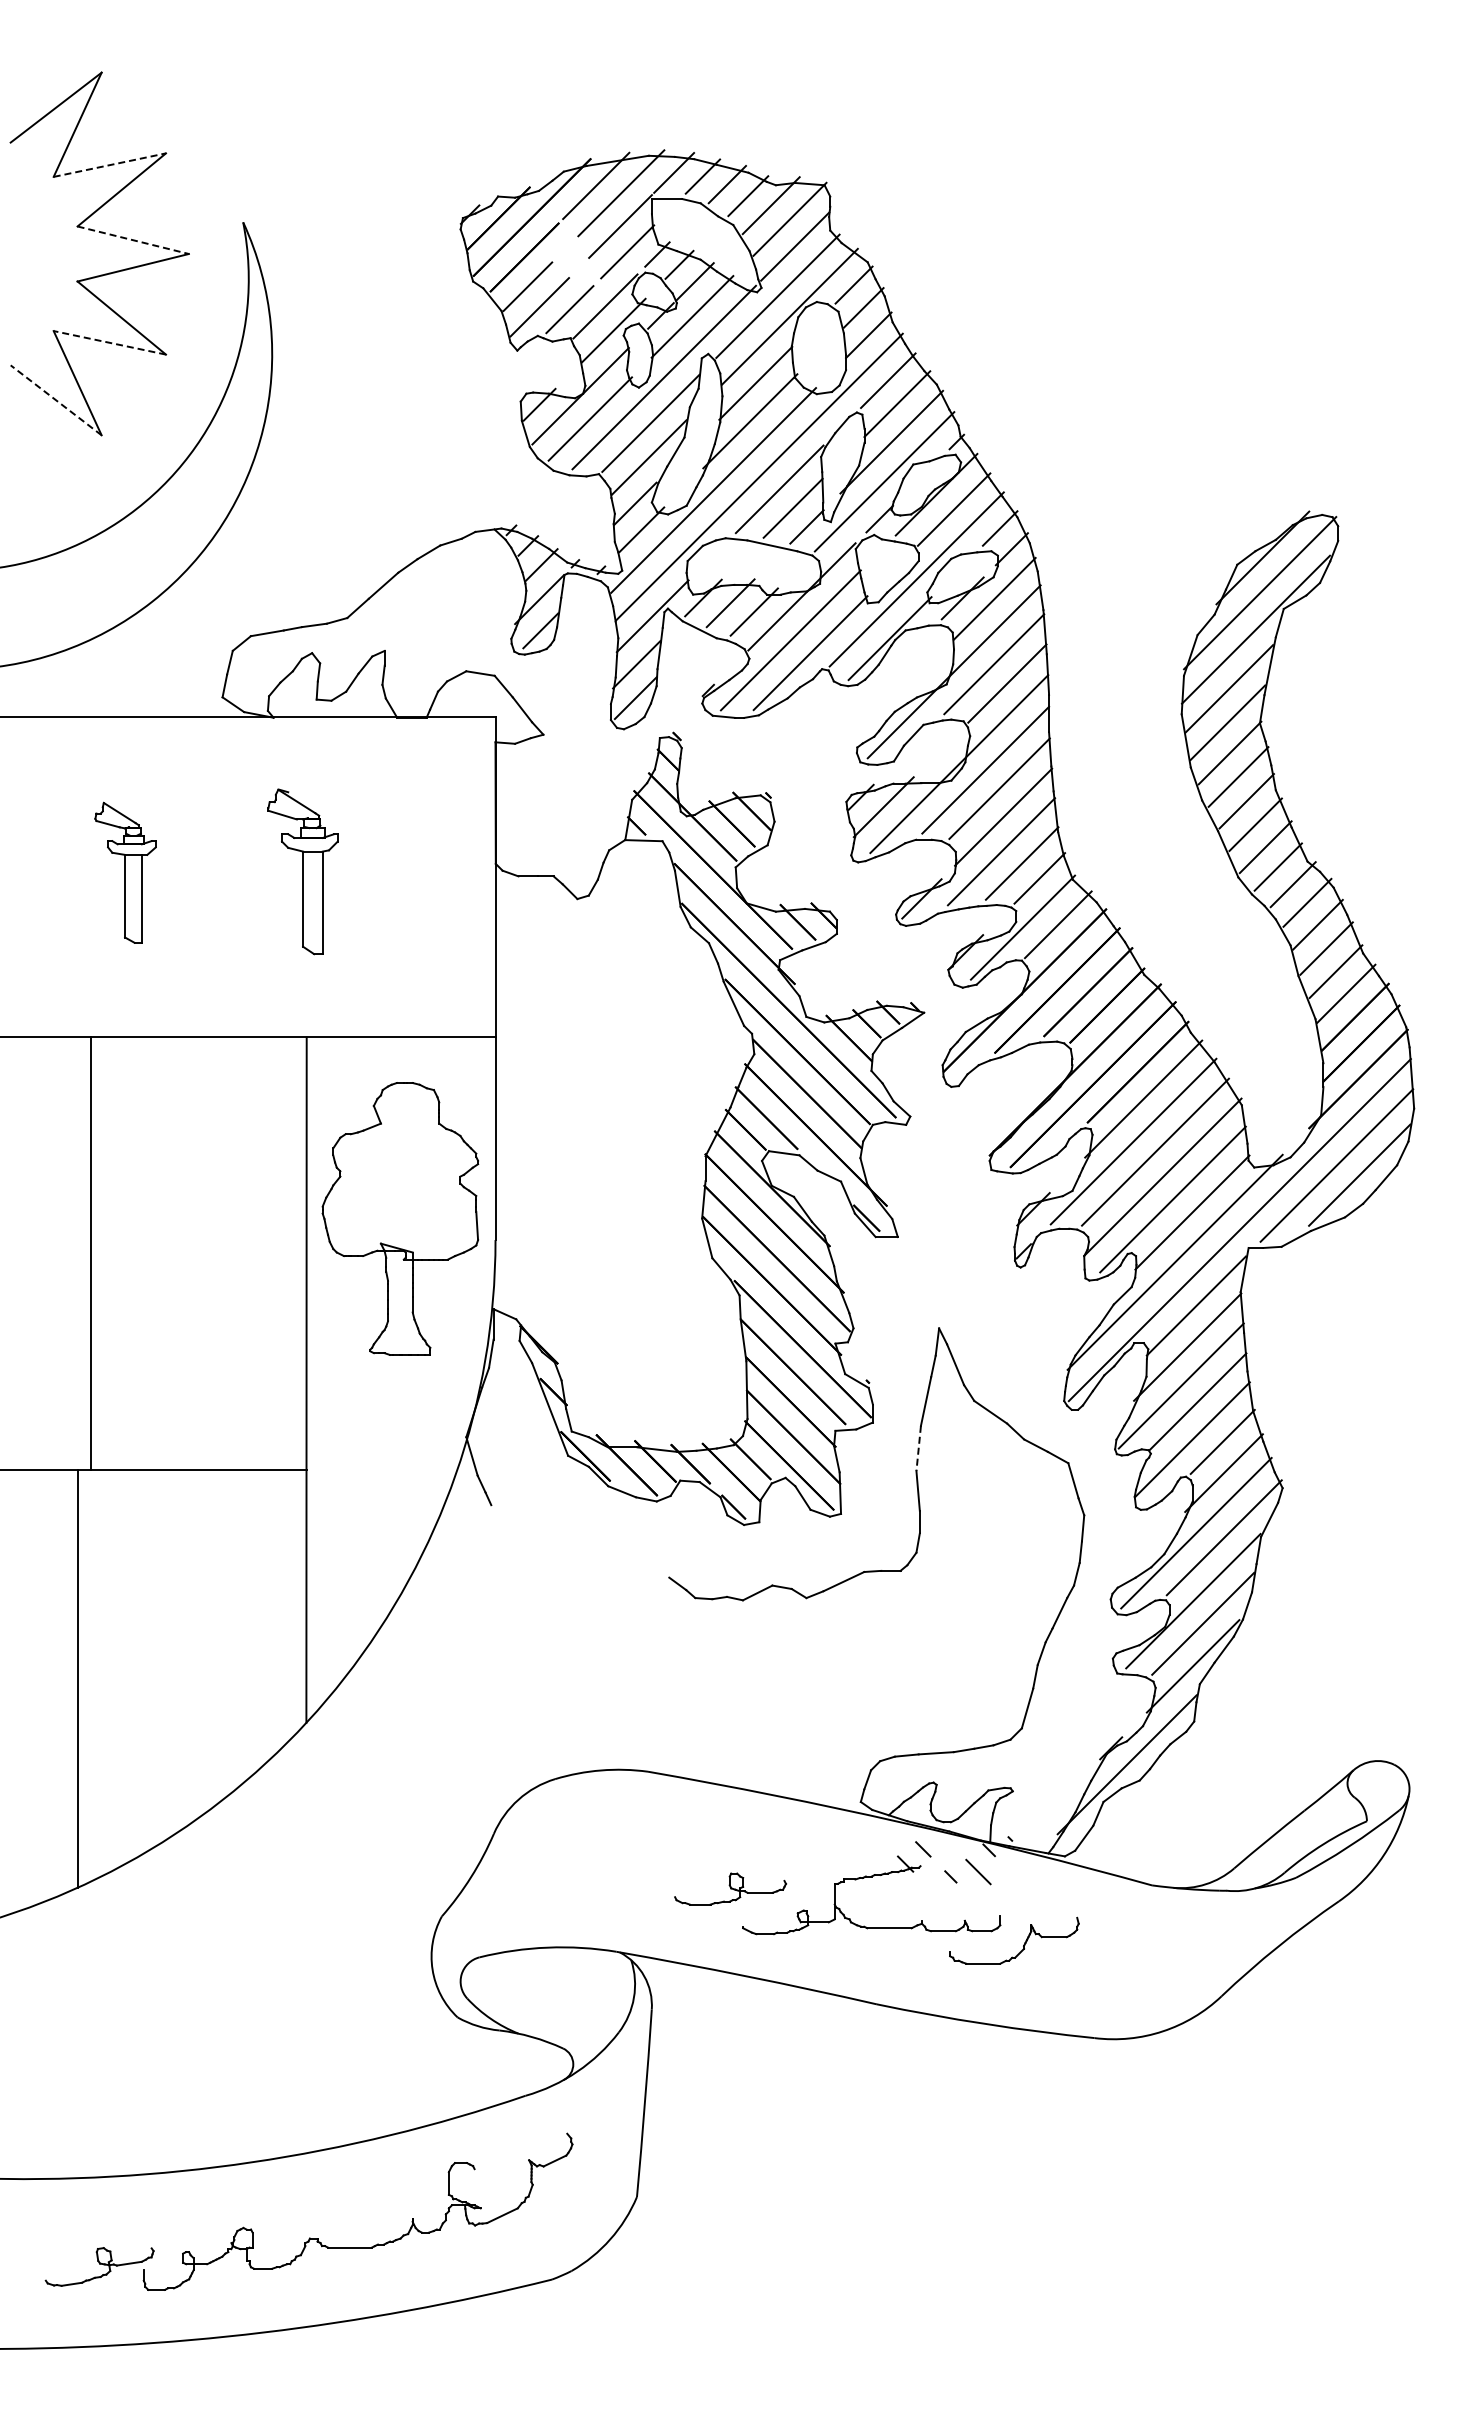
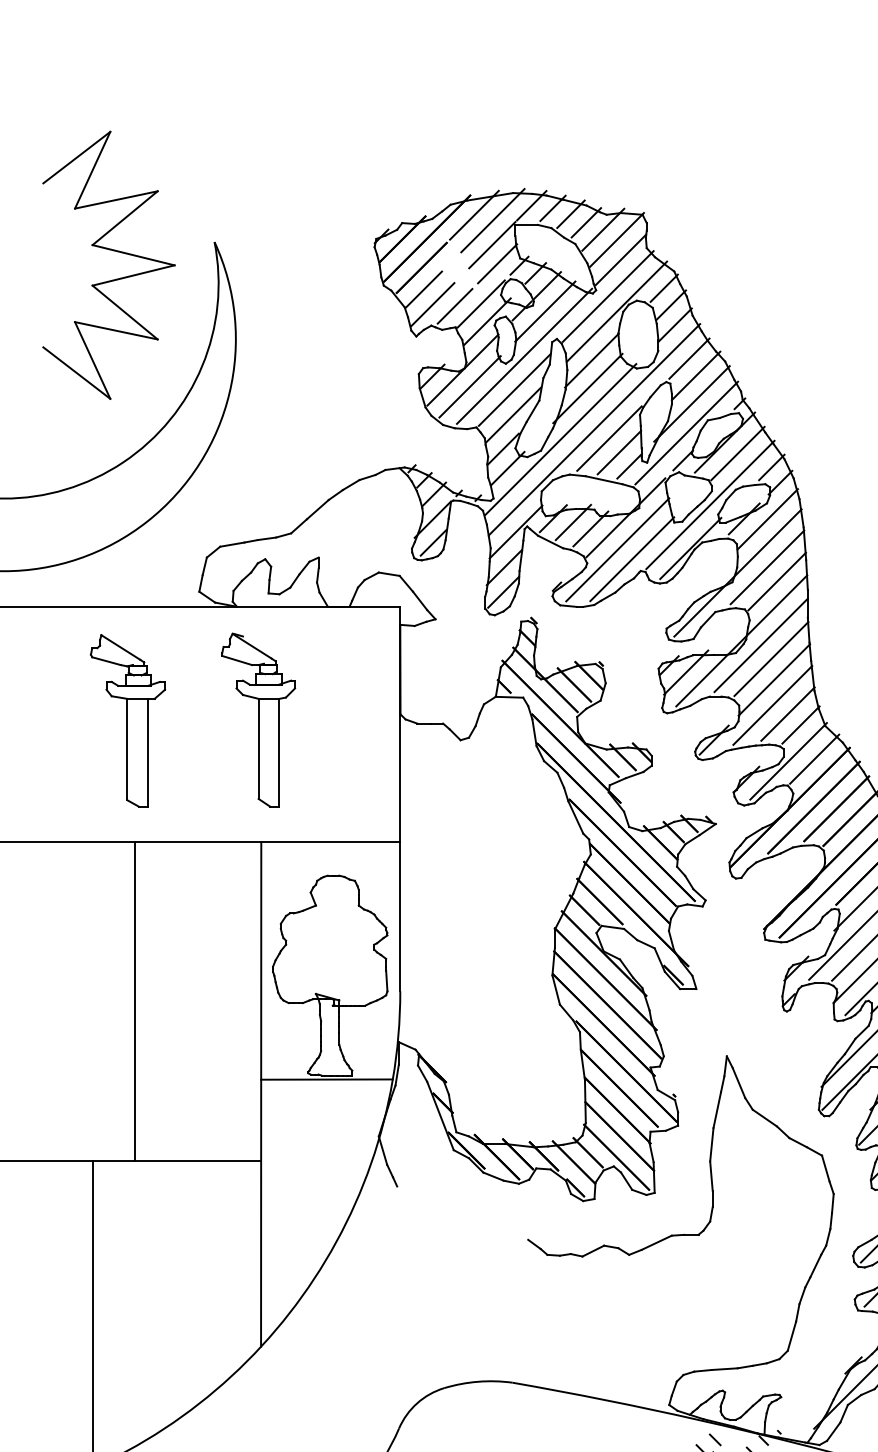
line: (110, 165) -> (116, 200), dashed -> solid
line: (133, 240) -> (133, 255), dashed -> solid
line: (109, 342) -> (116, 330), dashed -> solid
line: (55, 400) -> (76, 373), dashed -> solid
part: (302, 871) -> (258, 719), size x1.43
part: (125, 872) -> (127, 720), size x1.67
line: (91, 1253) -> (135, 1001), moved
line: (395, 1359) -> (326, 1079), added
line: (918, 1448) -> (711, 1144), dashed -> solid

